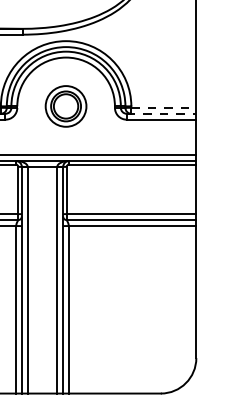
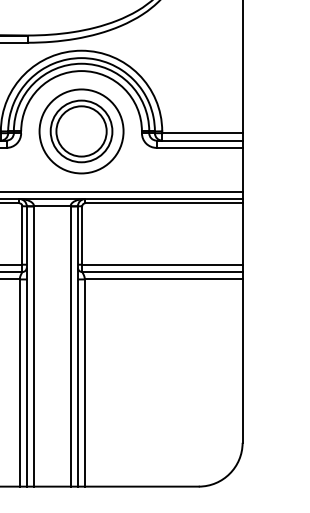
part: (65, 106) -> (80, 131), size x1.67
line: (164, 107) -> (203, 132), dashed -> solid
line: (161, 113) -> (199, 140), dashed -> solid

